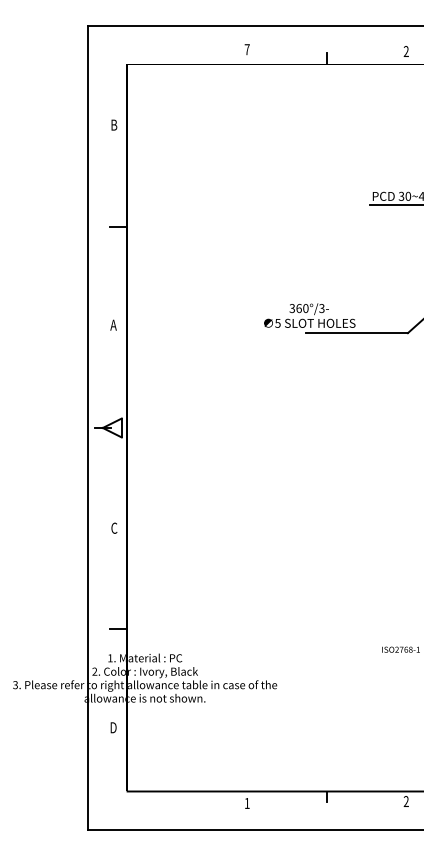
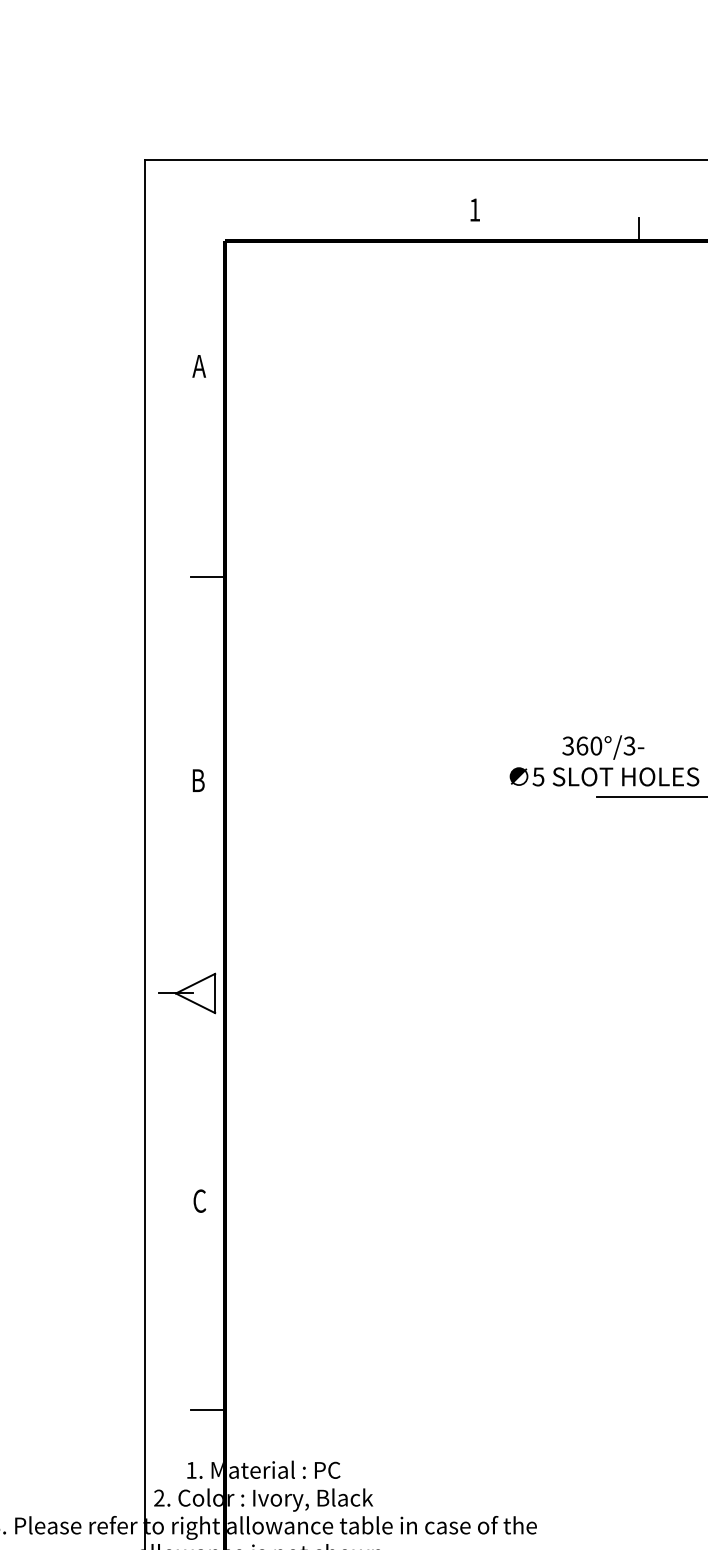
text: (246, 49) -> (473, 209), 7 -> 1
text: (113, 124) -> (197, 365), B -> A
text: (113, 324) -> (197, 779), A -> B

